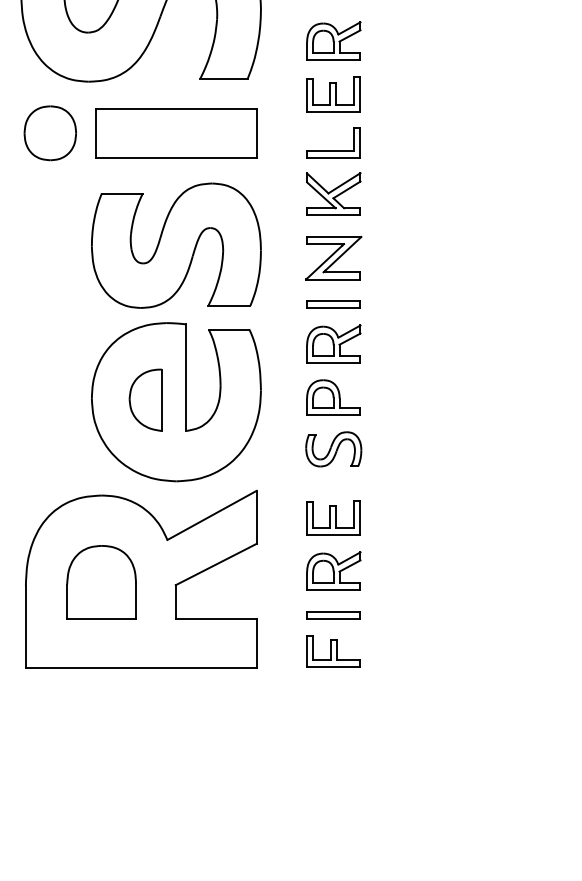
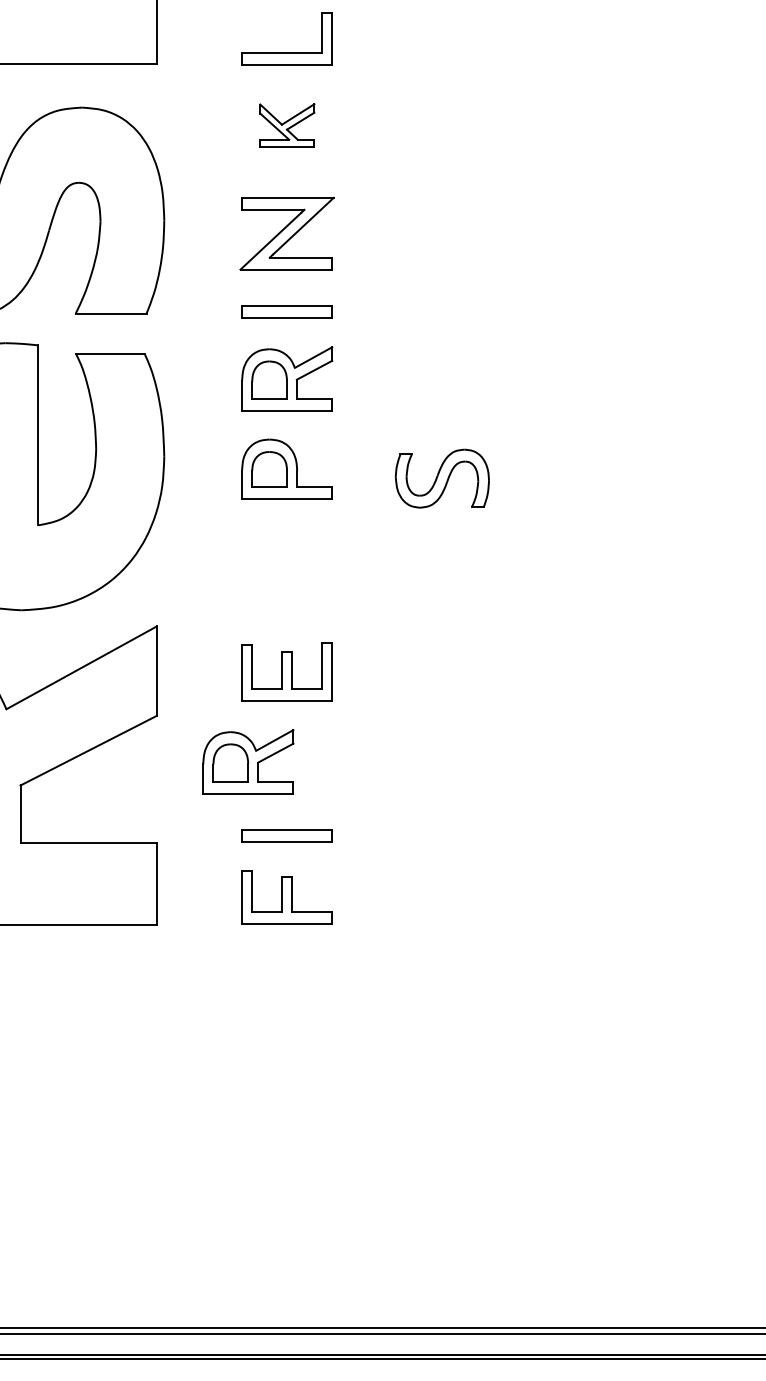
part: (333, 193) -> (286, 124), size x0.6
part: (333, 449) -> (441, 478), moved
part: (333, 570) -> (247, 760), moved

